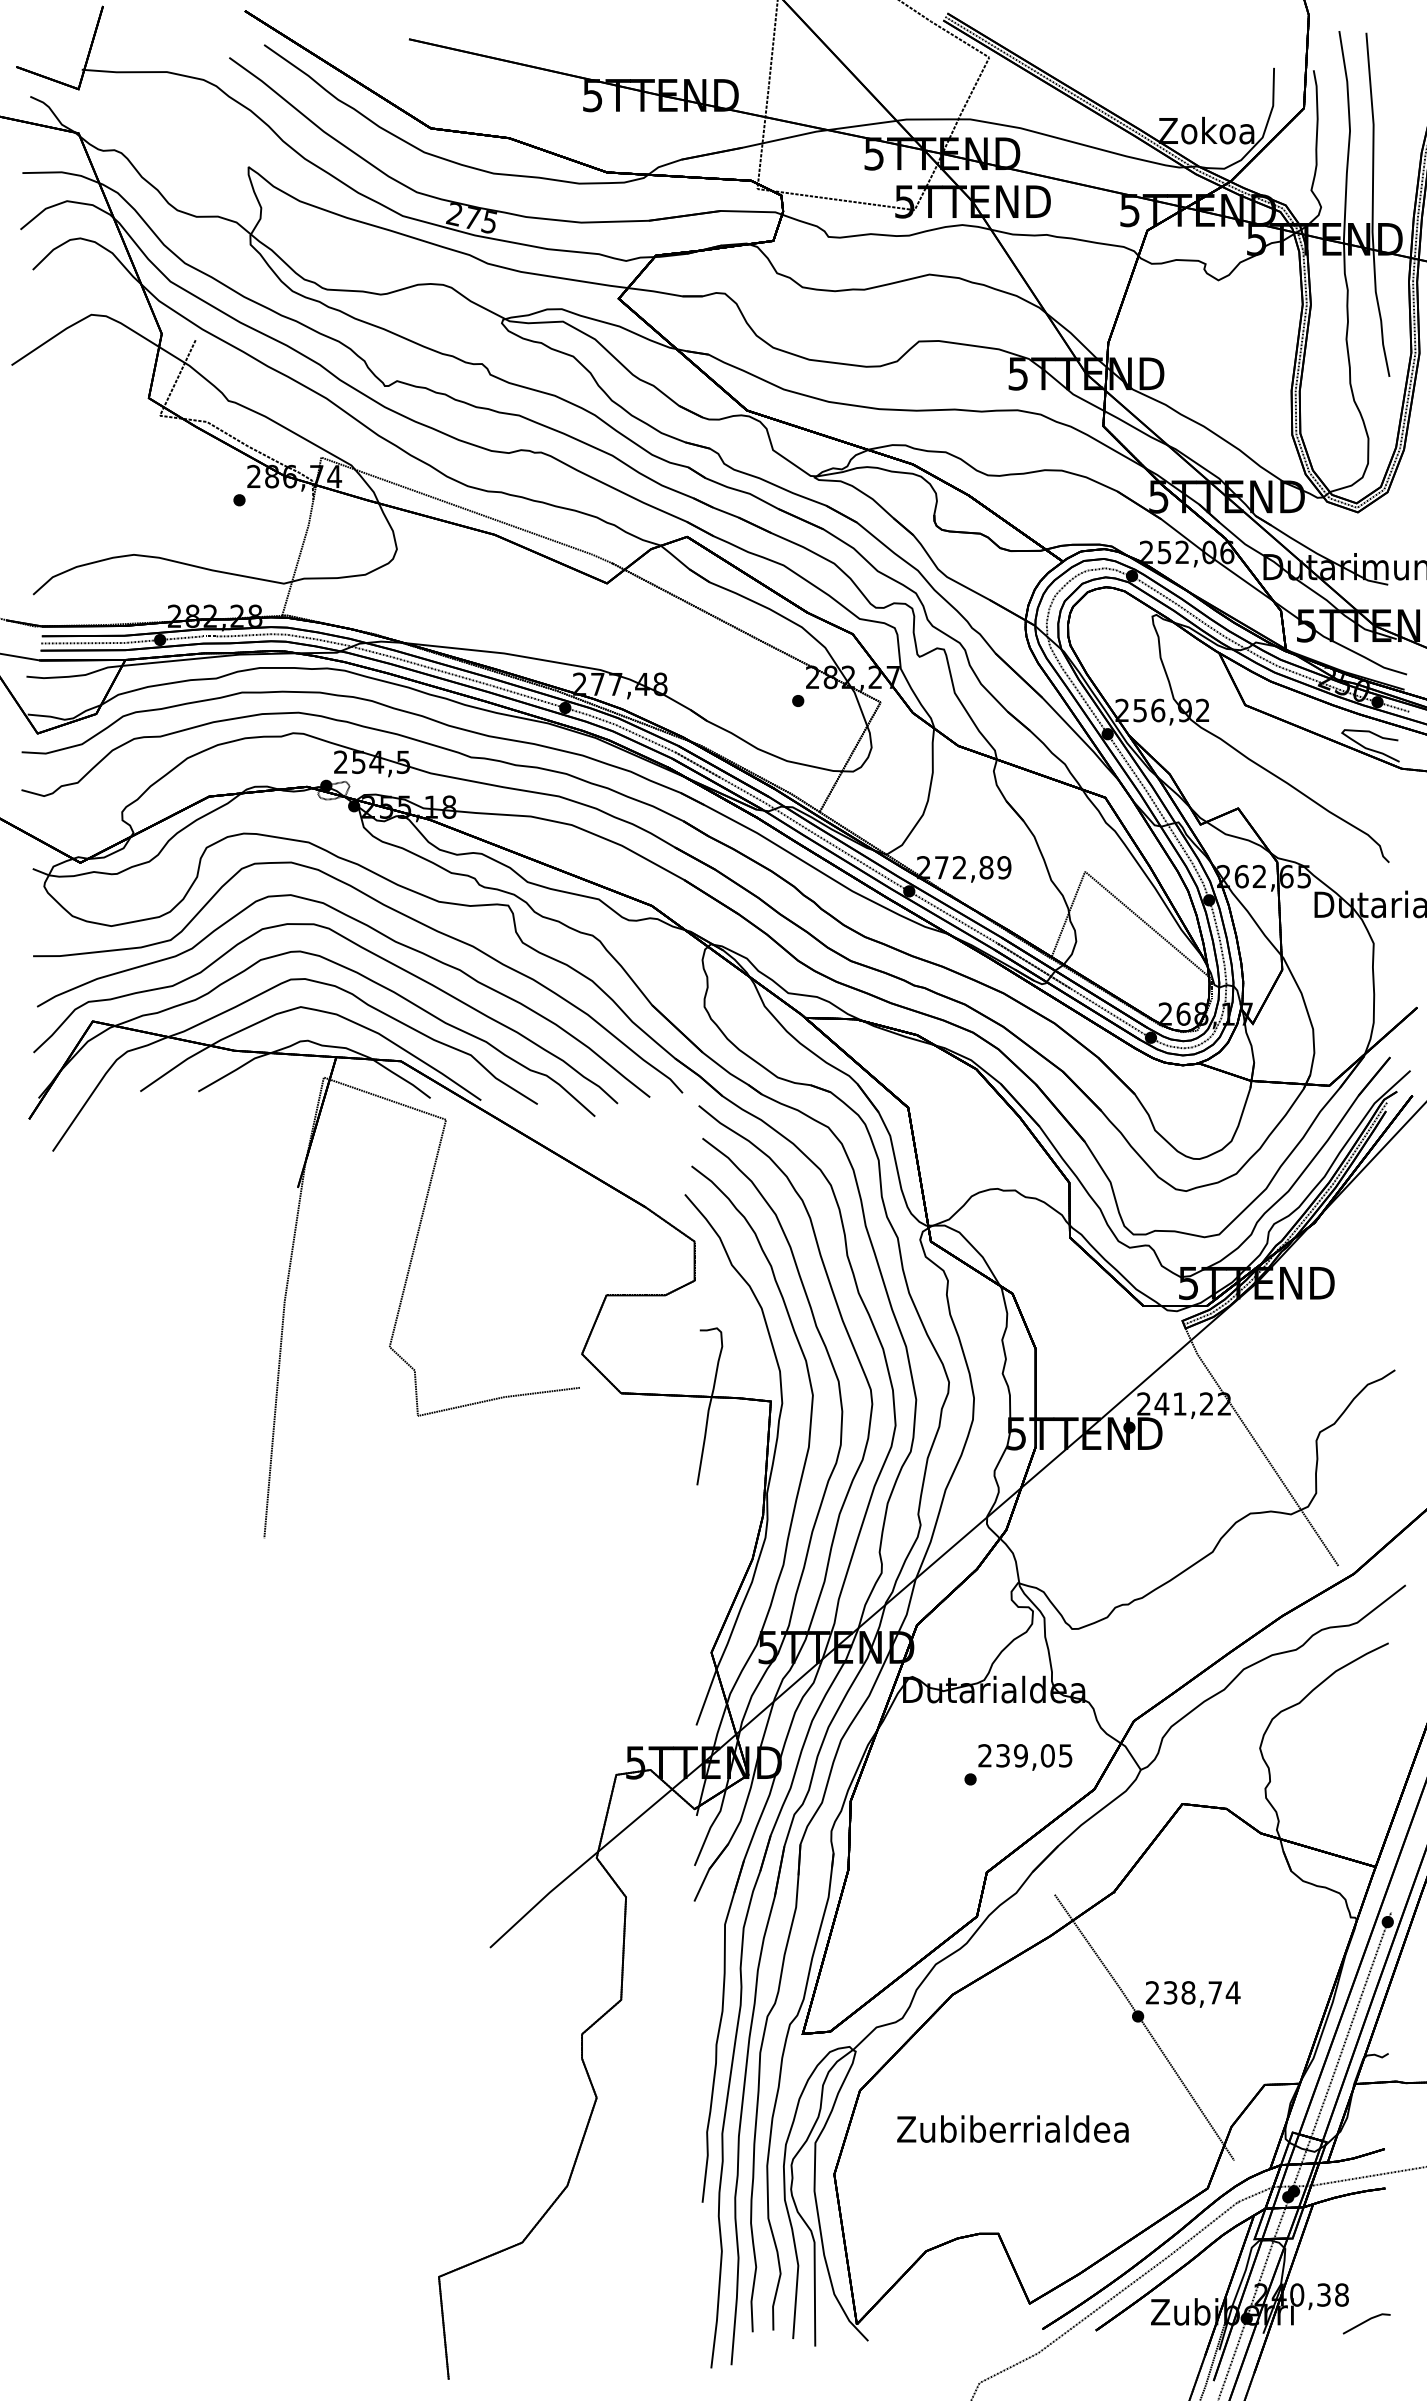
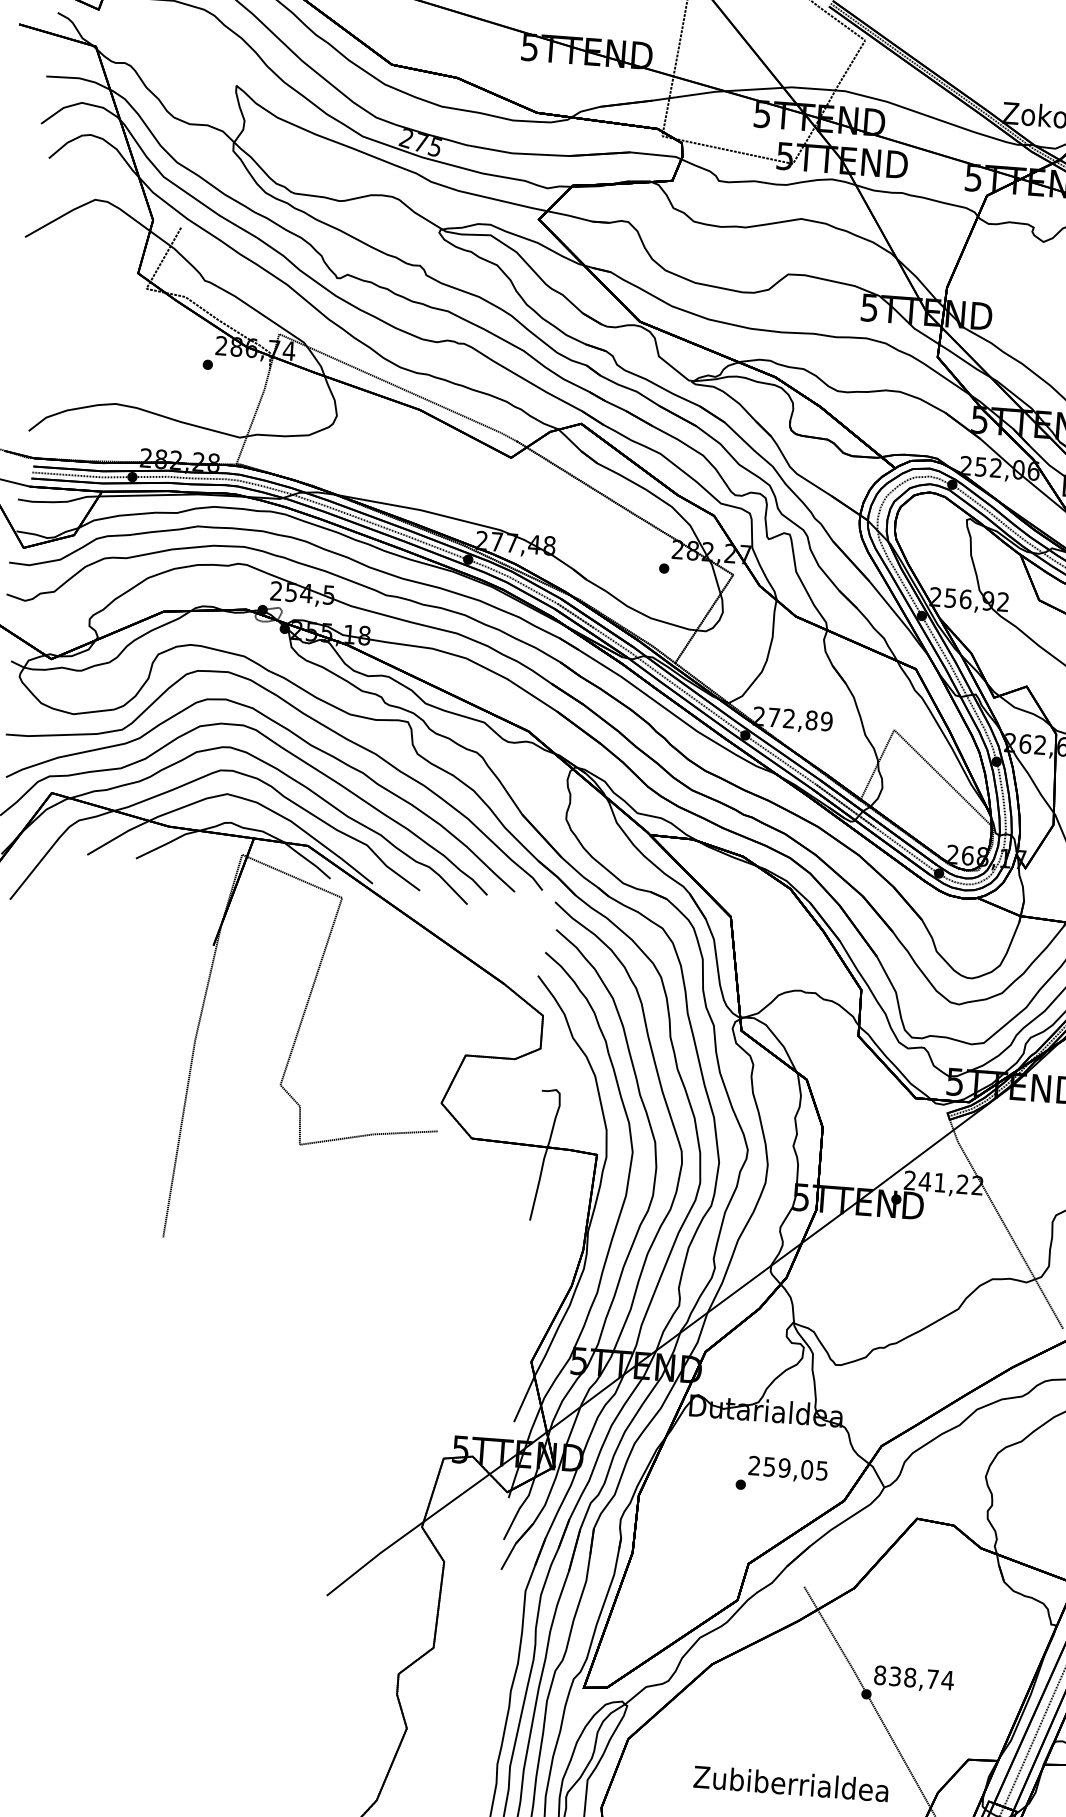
text: (1003, 1755) -> (769, 1466), 239,05 -> 259,05
text: (1152, 1992) -> (880, 1675), 238,74 -> 838,74
text: (1012, 2128) -> (790, 1783), moved

